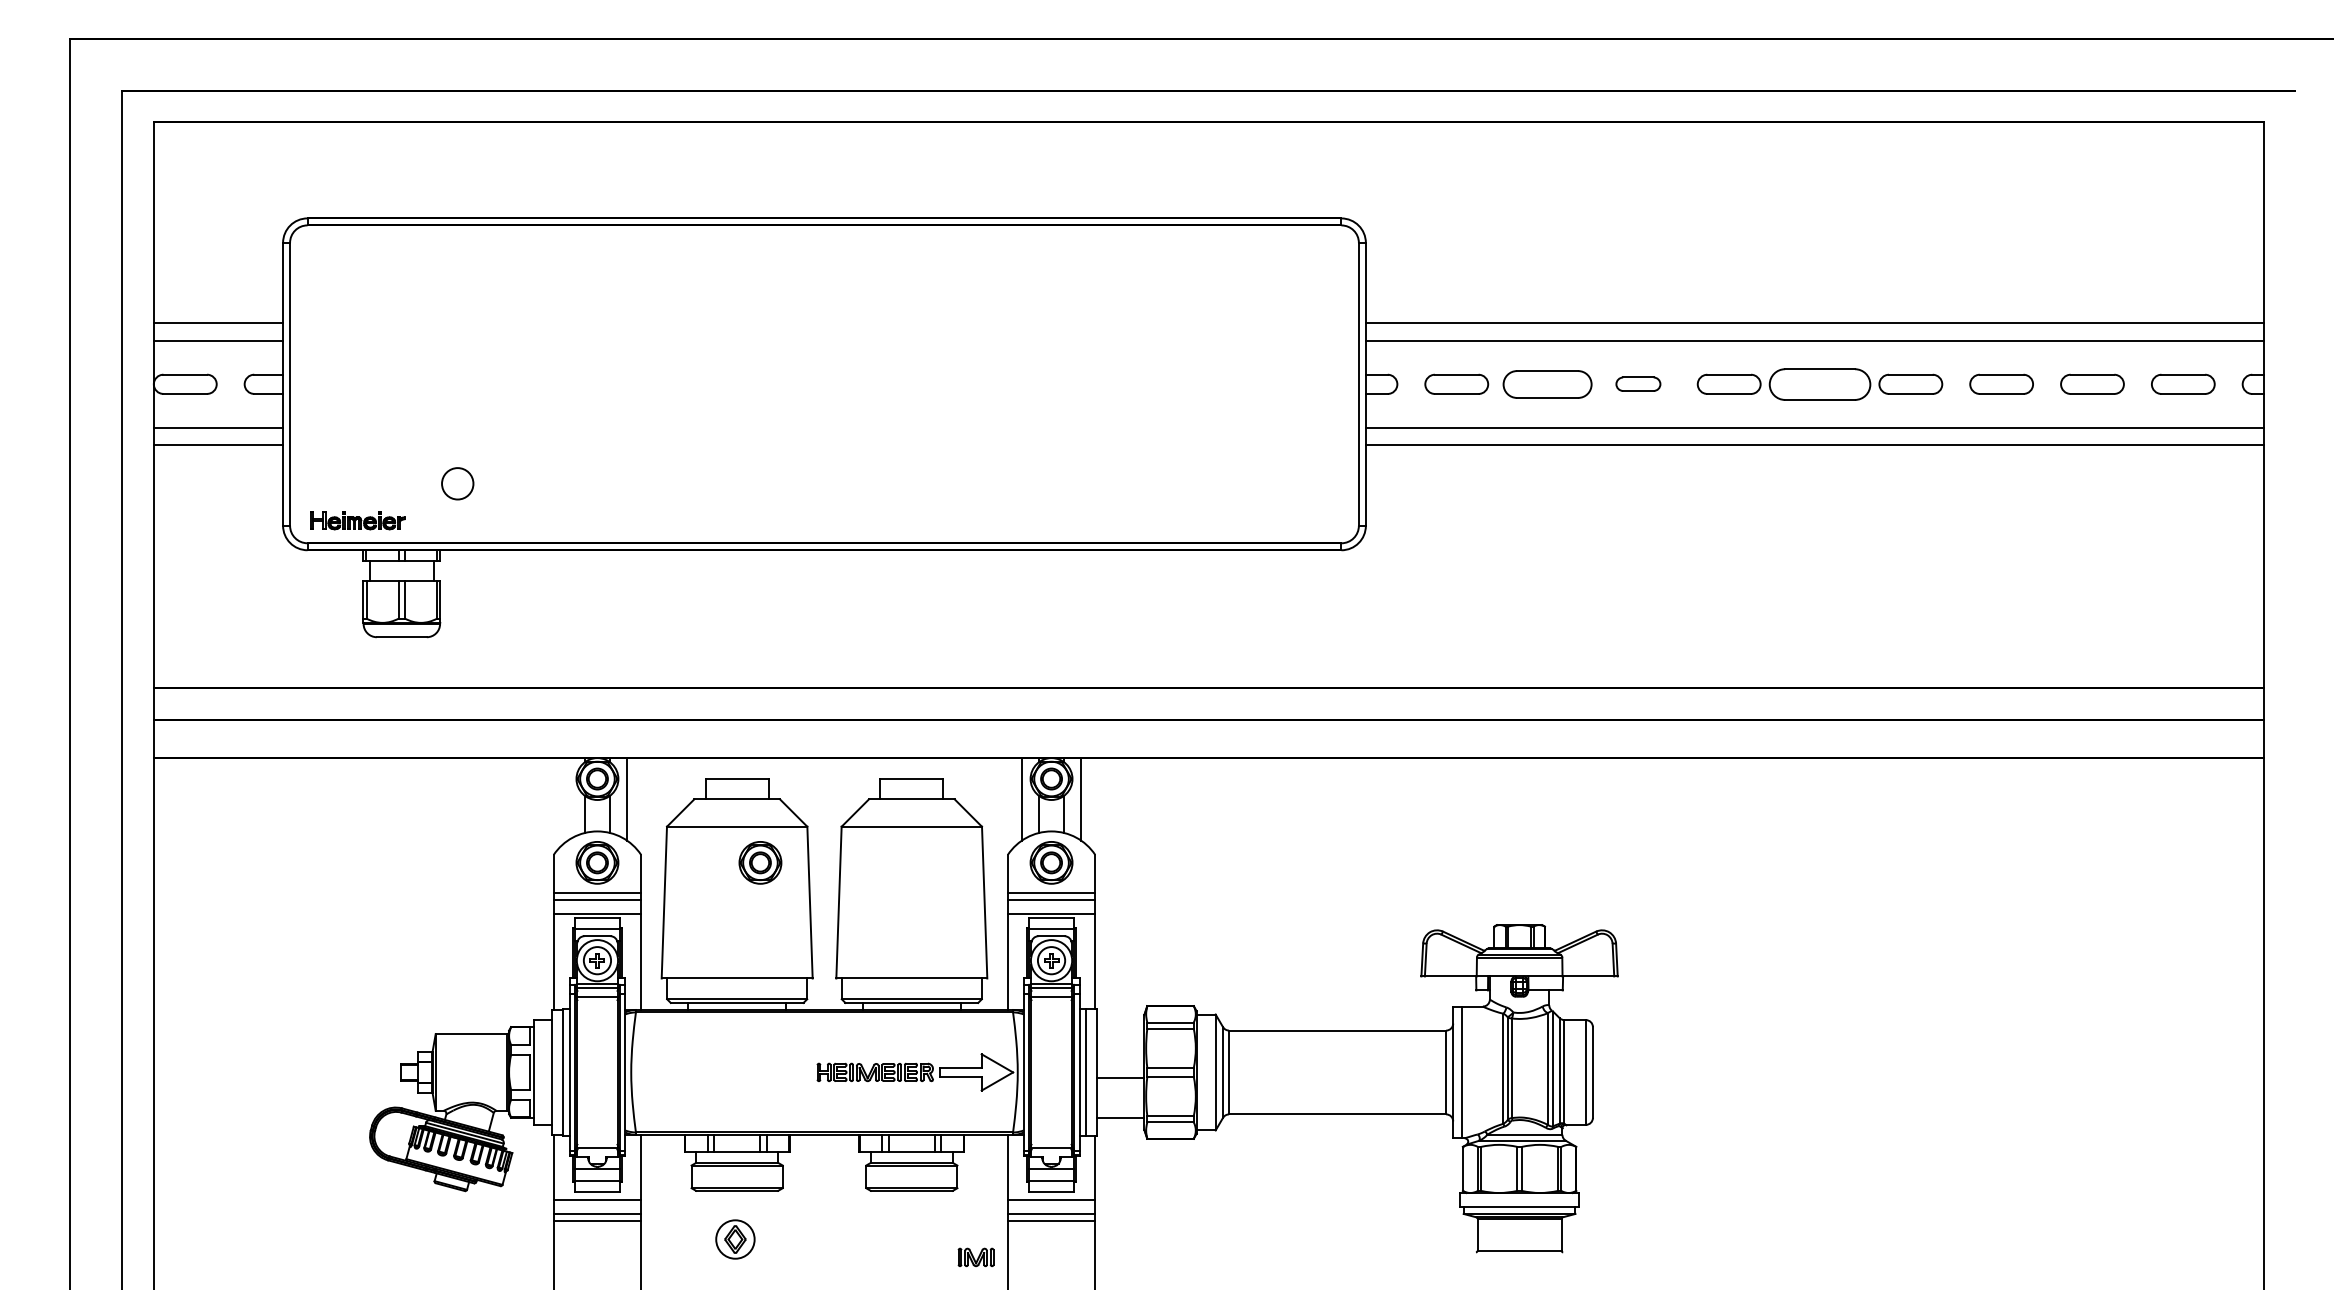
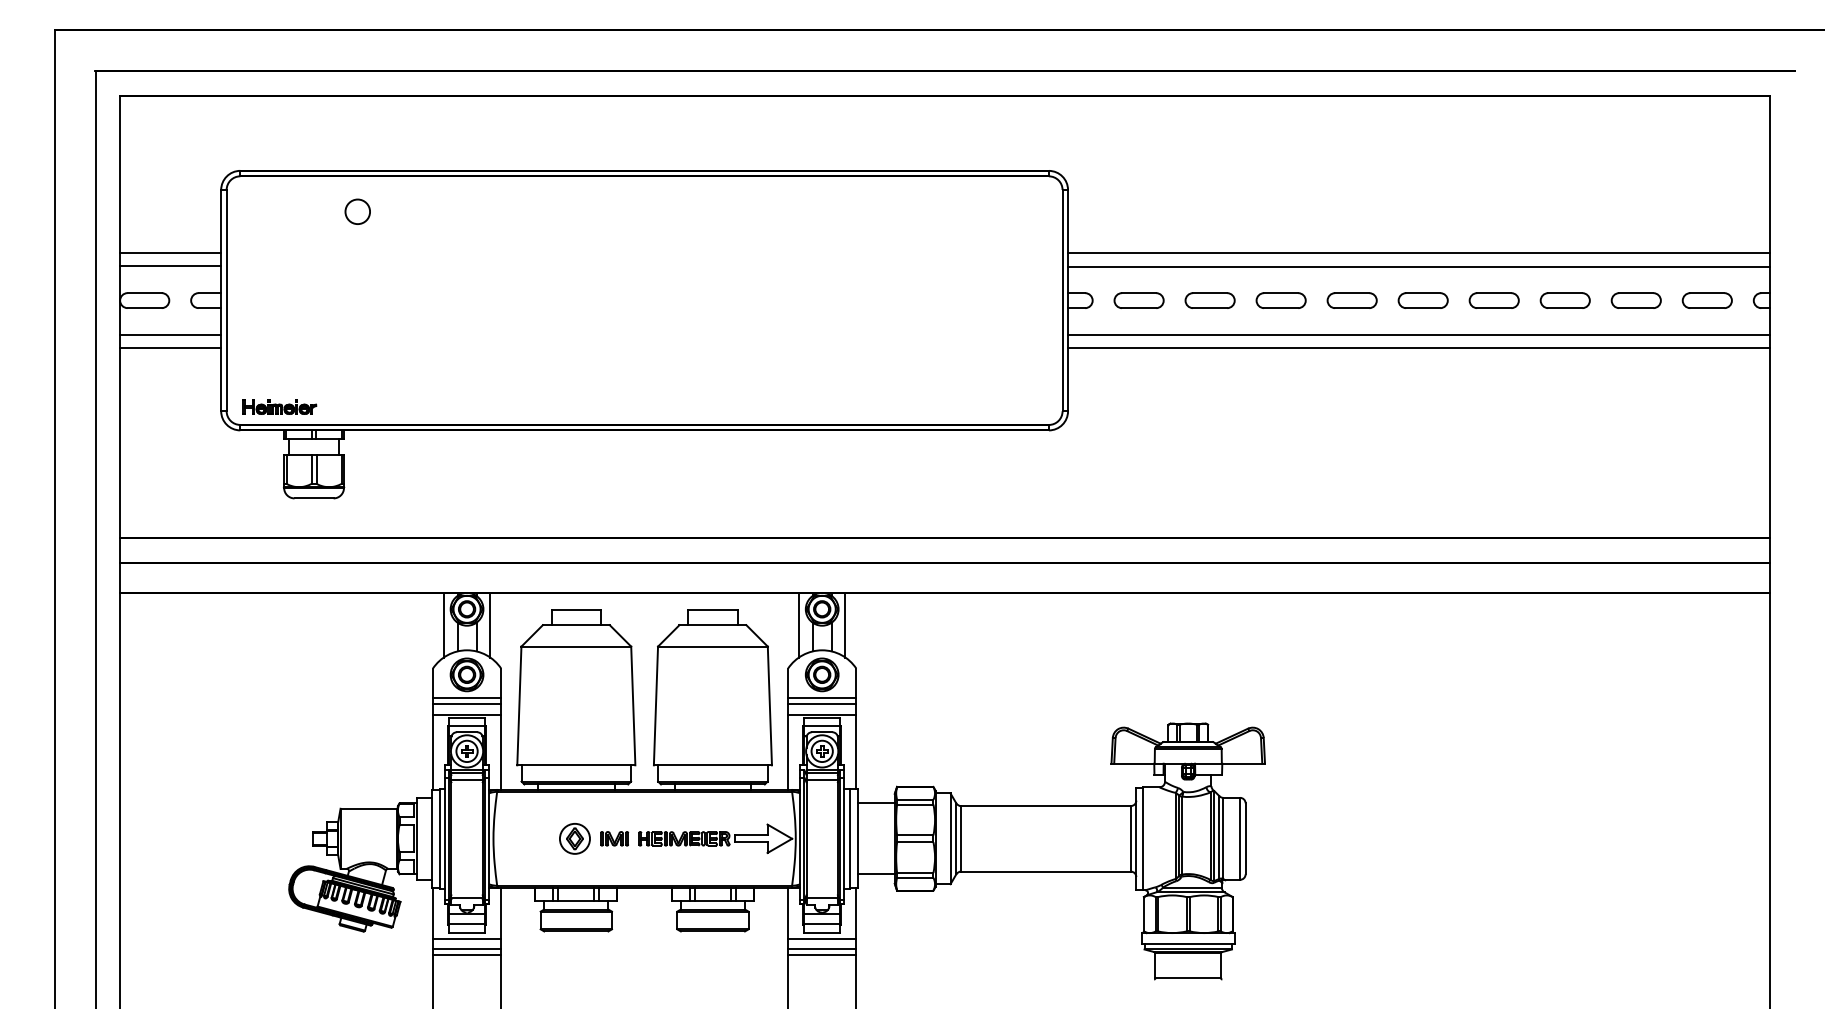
part: (1547, 383) -> (1210, 299), size x0.71
part: (1638, 383) -> (1281, 299), size x1.43
part: (1819, 383) -> (1422, 299), size x0.62
circle: (457, 483) -> (357, 211), moved
line: (567, 799) -> (443, 625), added
part: (760, 862) -> (594, 674), removed
line: (1120, 1078) -> (876, 803), moved
part: (735, 1239) -> (575, 838), moved
part: (975, 1257) -> (614, 838), moved

